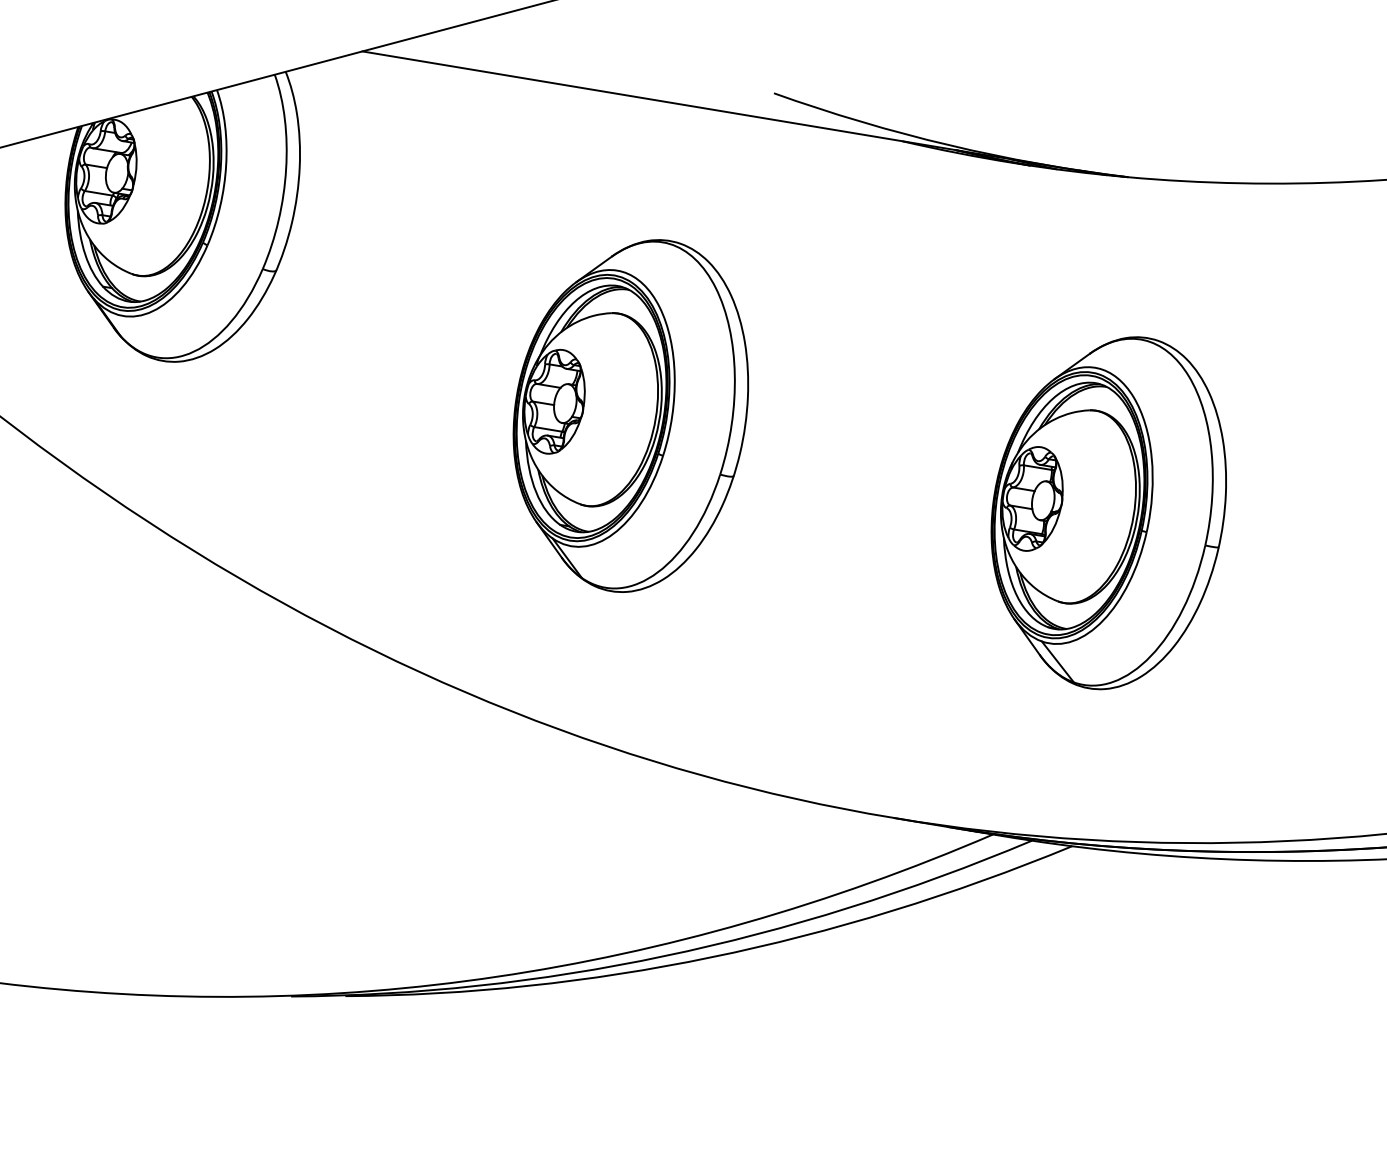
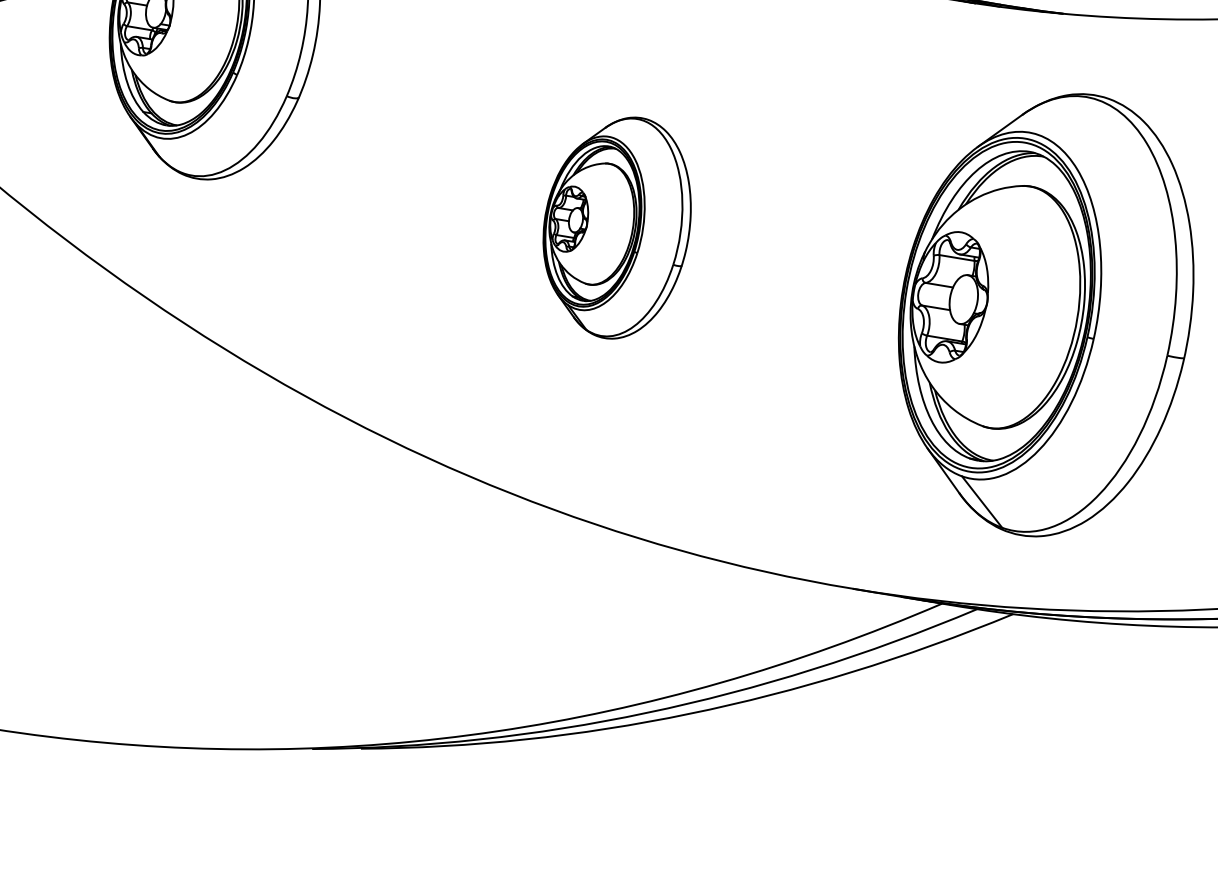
part: (630, 415) -> (616, 227), size x0.7
part: (1108, 513) -> (1045, 315), size x1.4

